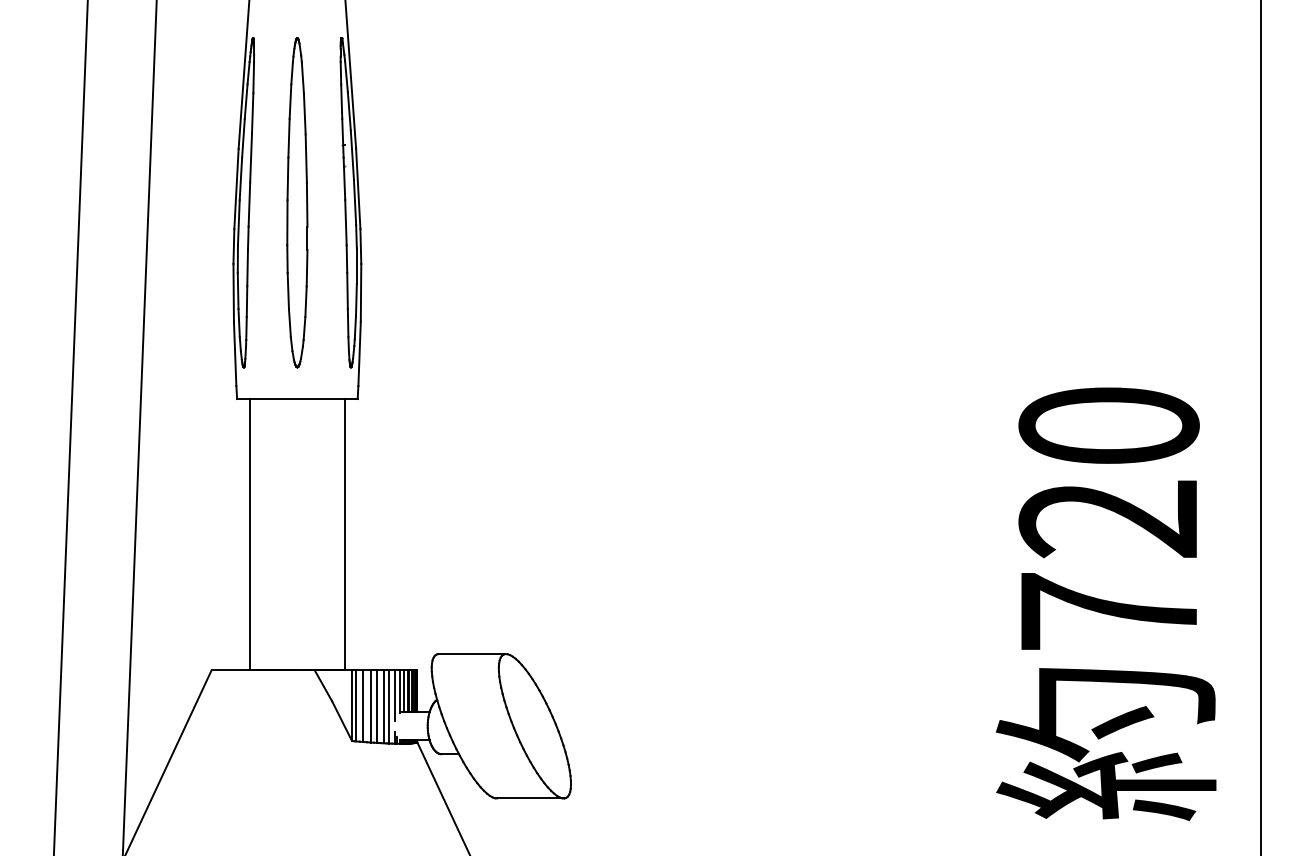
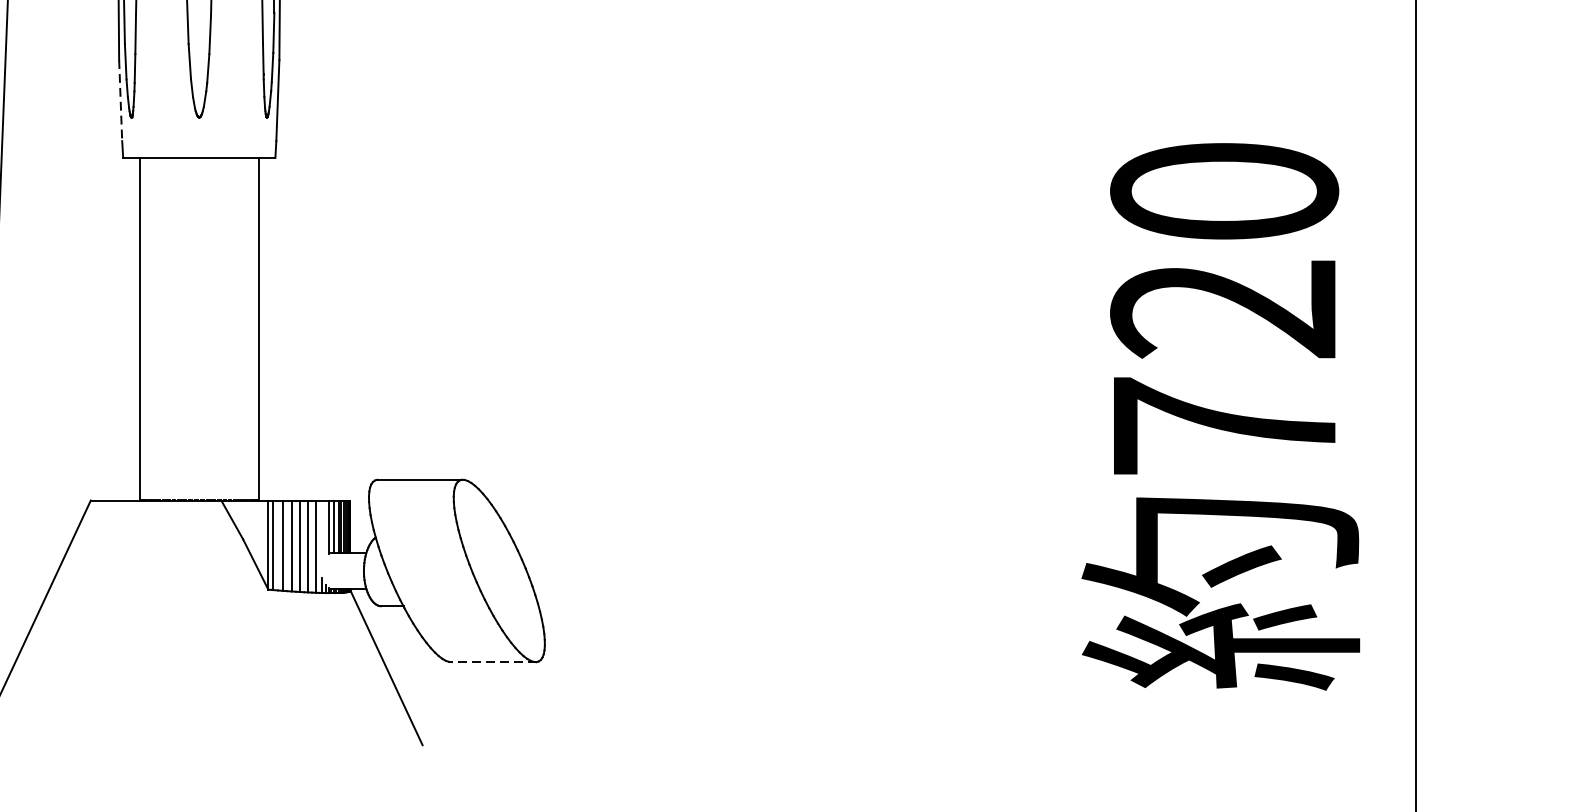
line: (235, 354) -> (121, 101), solid -> dashed
line: (394, 695) -> (321, 532), removed
line: (530, 798) -> (493, 662), solid -> dashed

